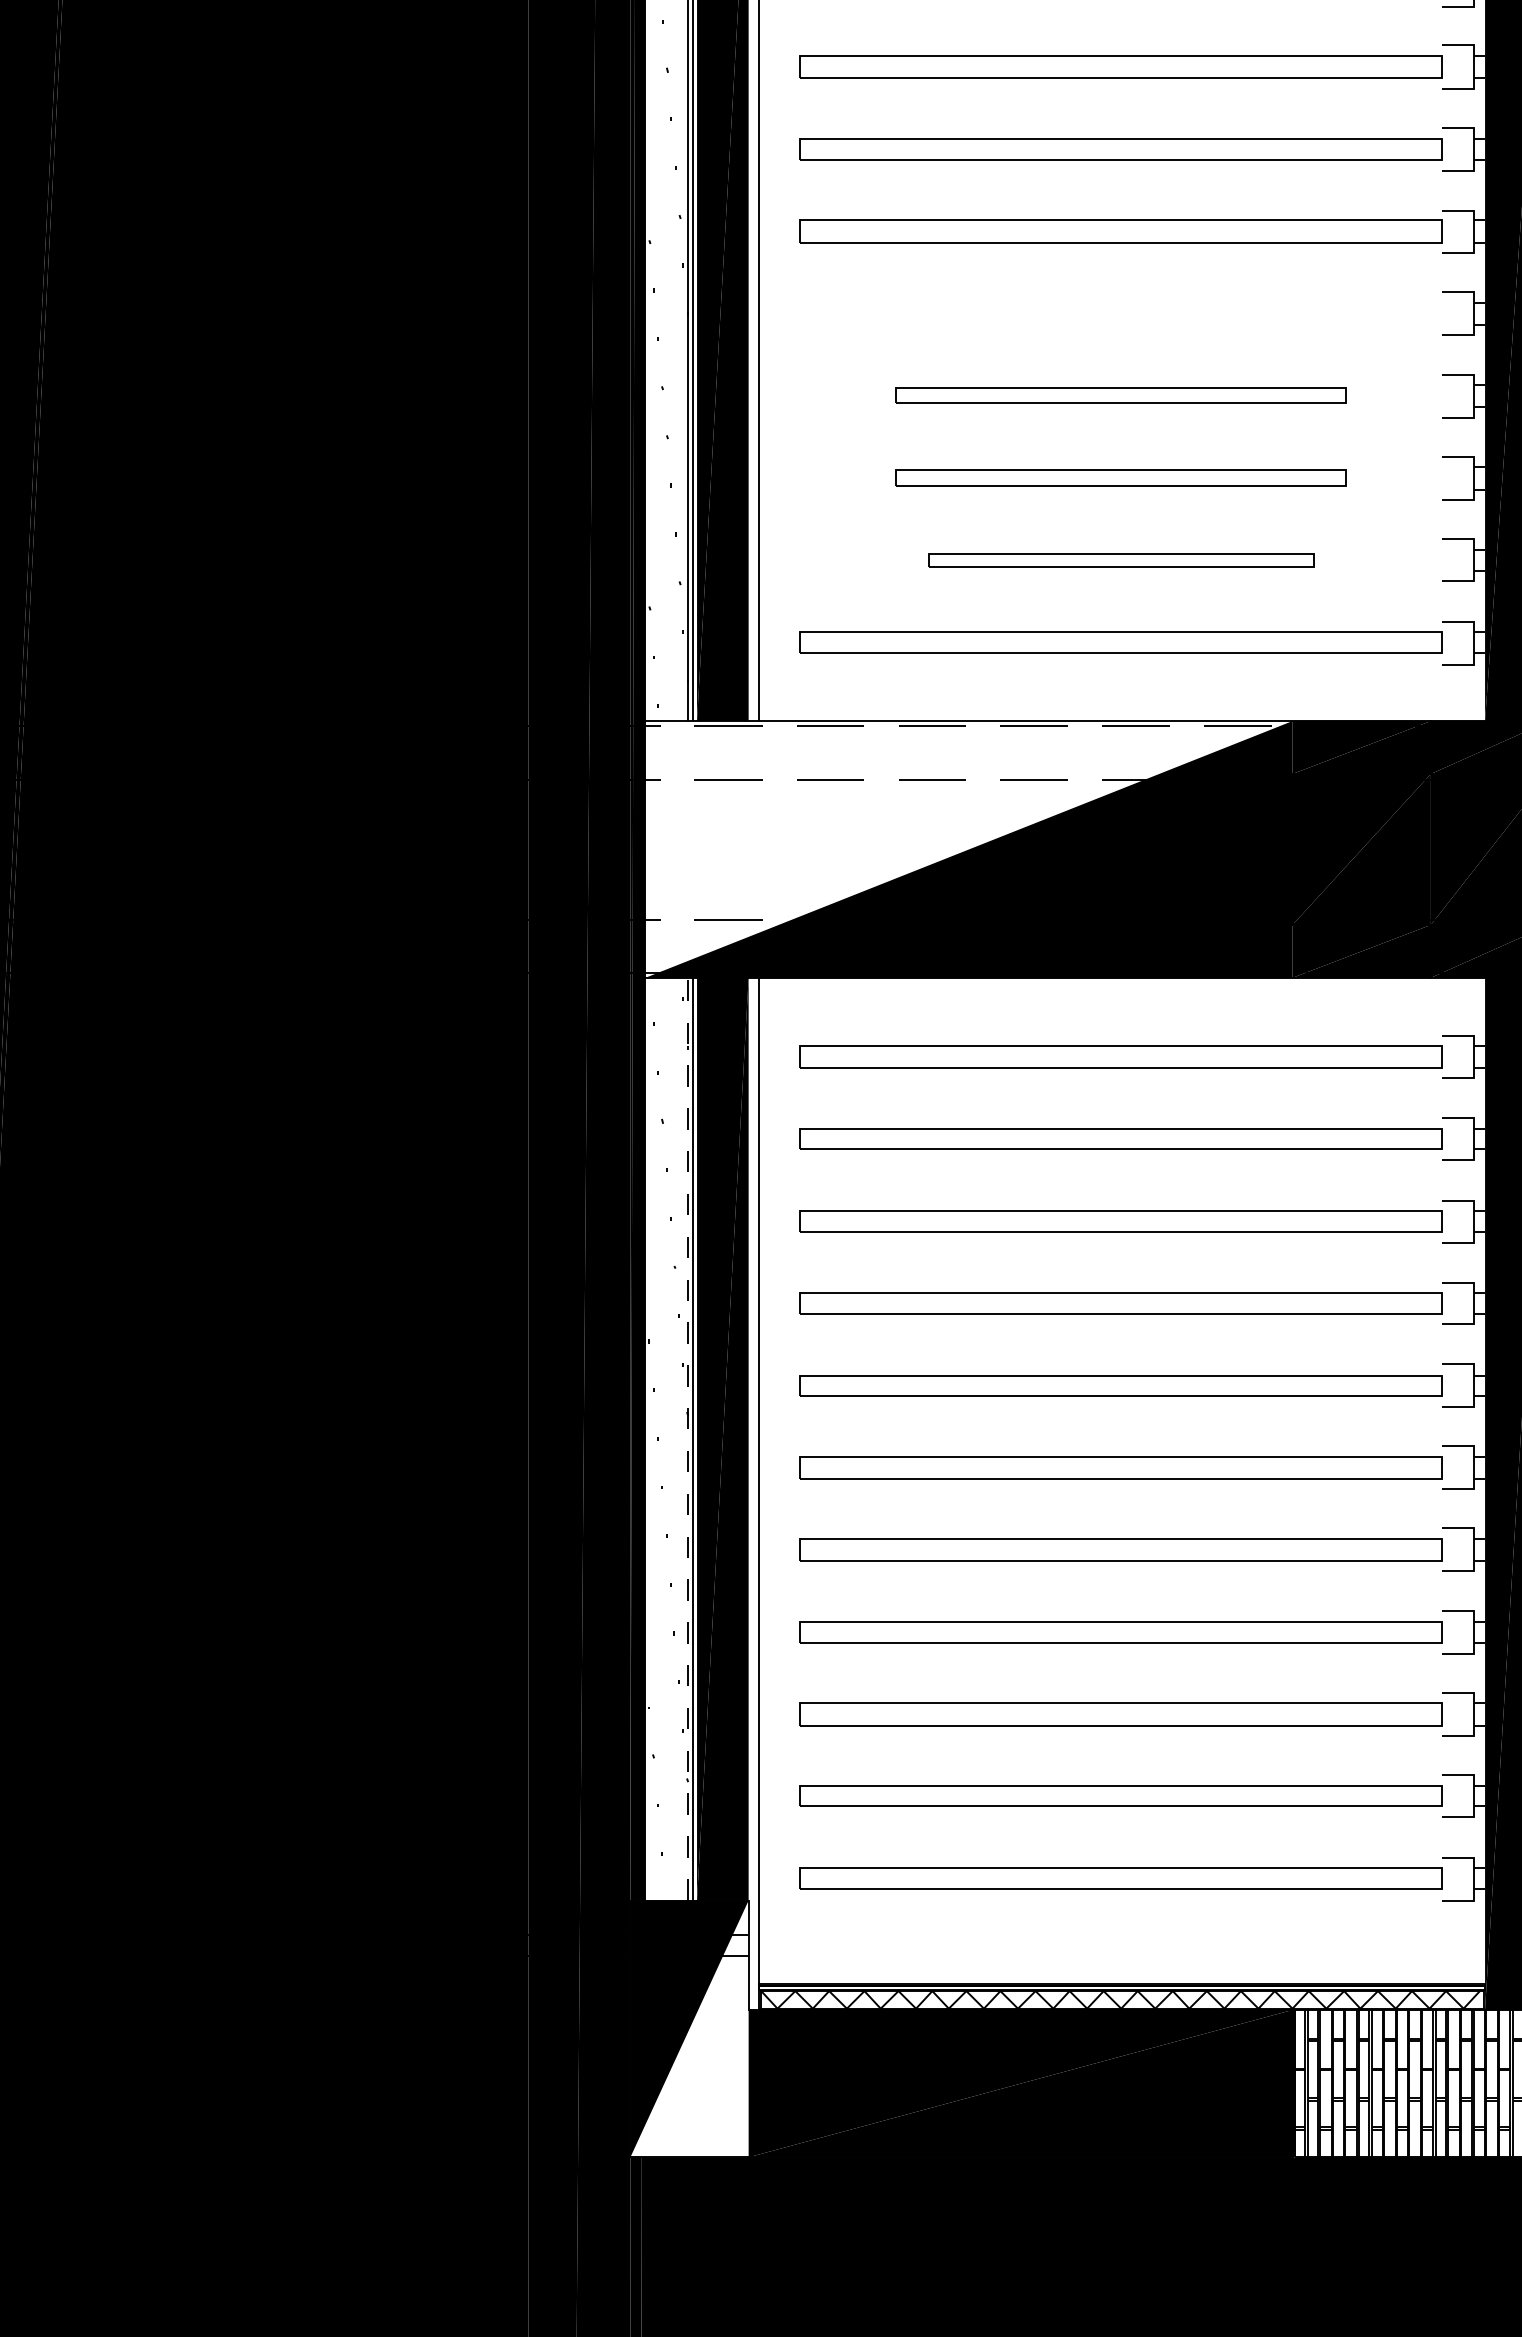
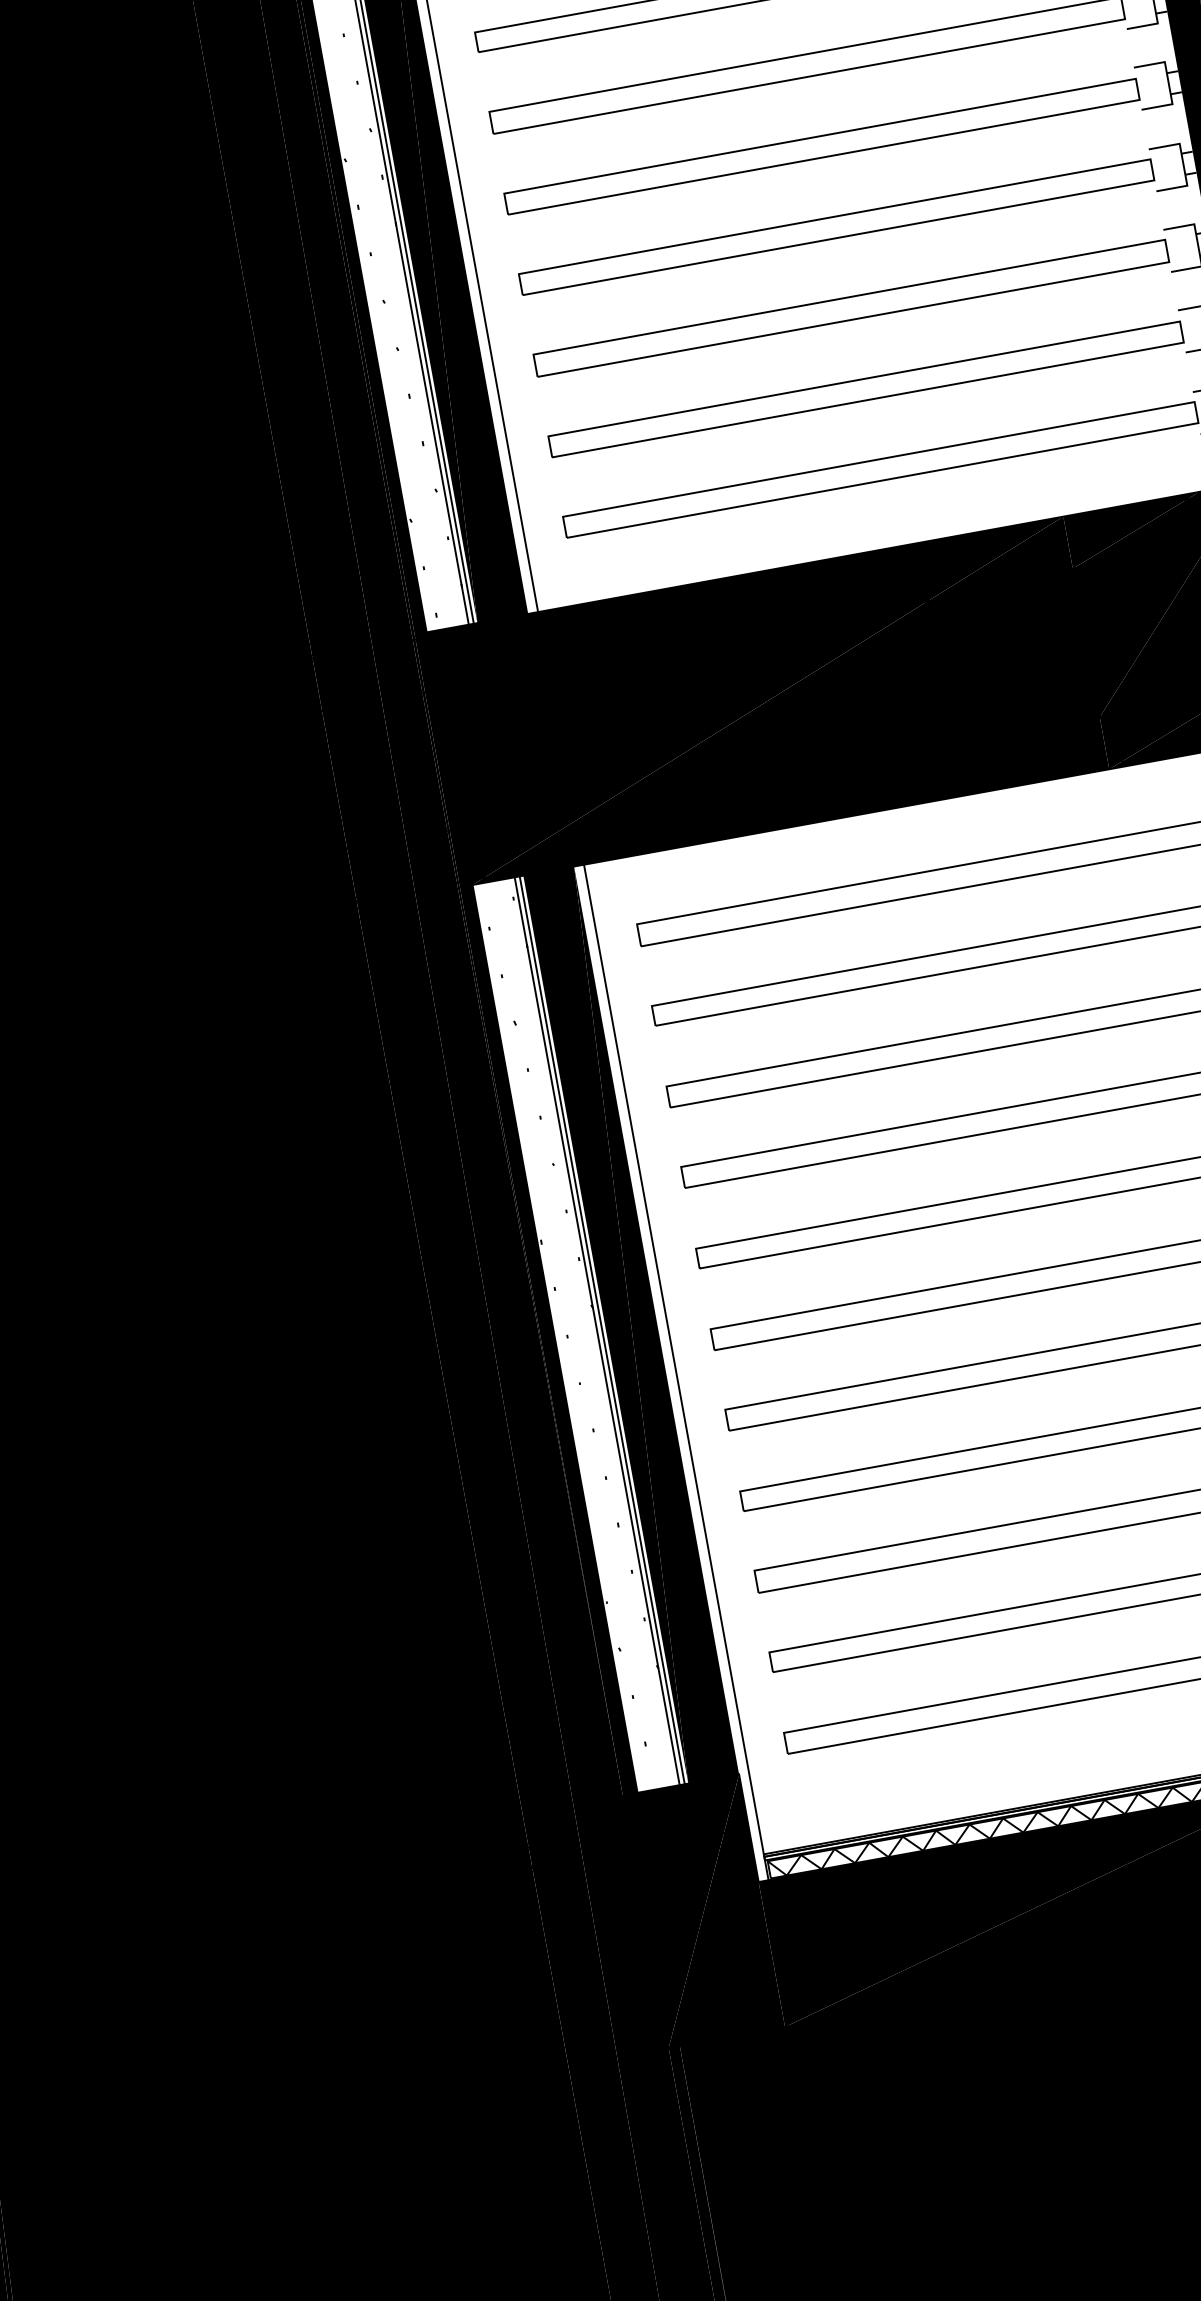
part: (1120, 313) -> (821, 146), added
part: (1120, 395) -> (835, 227), size x1.43
part: (1120, 478) -> (850, 308), size x1.43
part: (1120, 560) -> (865, 389), size x1.67
fill: (968, 849) -> (767, 700), added
line: (688, 1438) -> (597, 1330), dashed -> solid
fill: (689, 2028) -> (703, 1910), added

